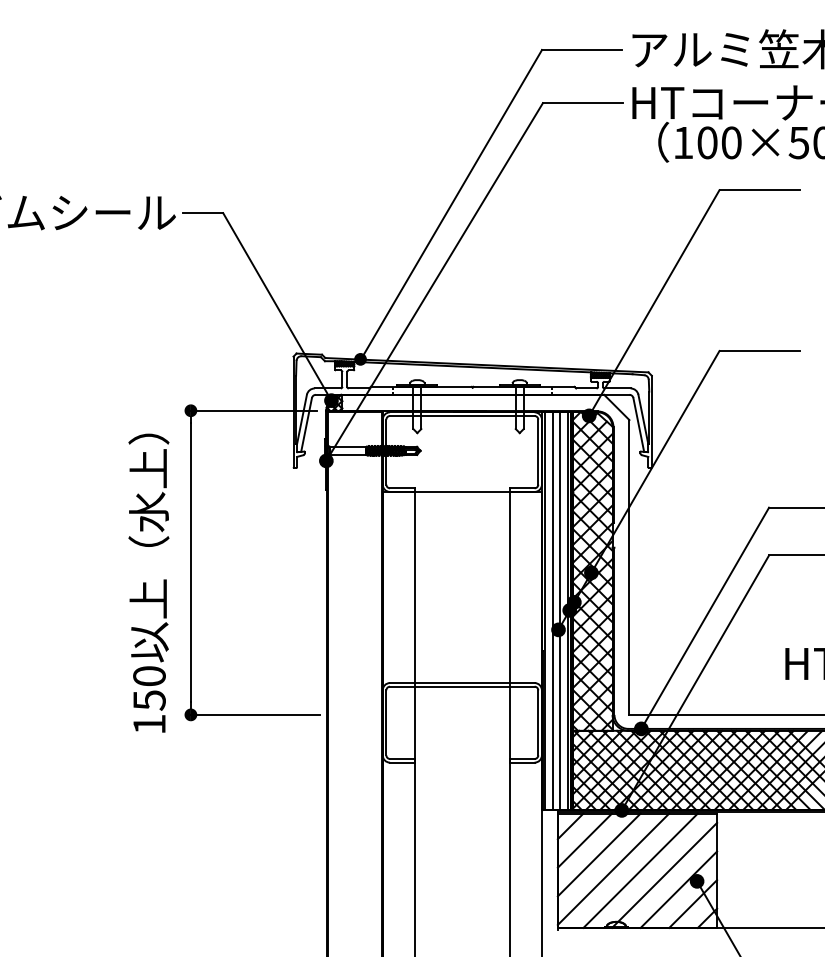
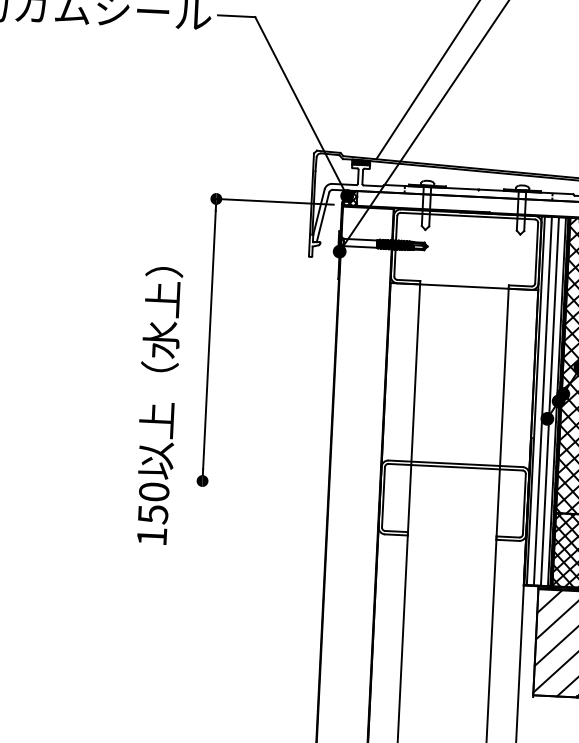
fill: (360, 359) -> (375, 159), removed
text: (148, 582) -> (157, 405), moved
line: (254, 714) -> (261, 483), removed

